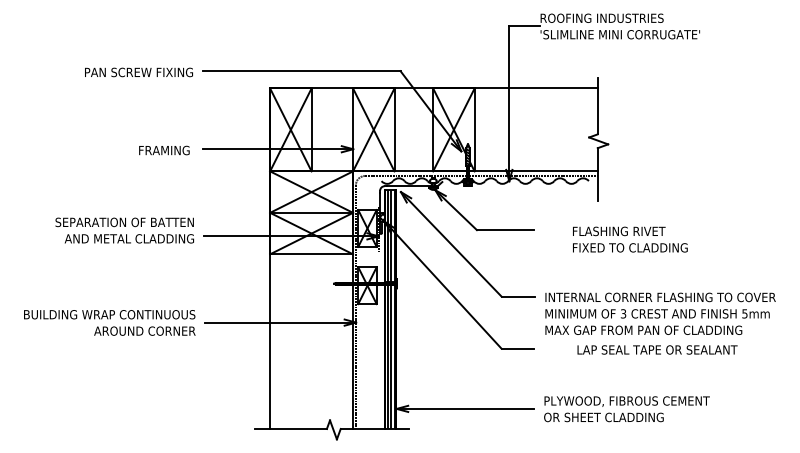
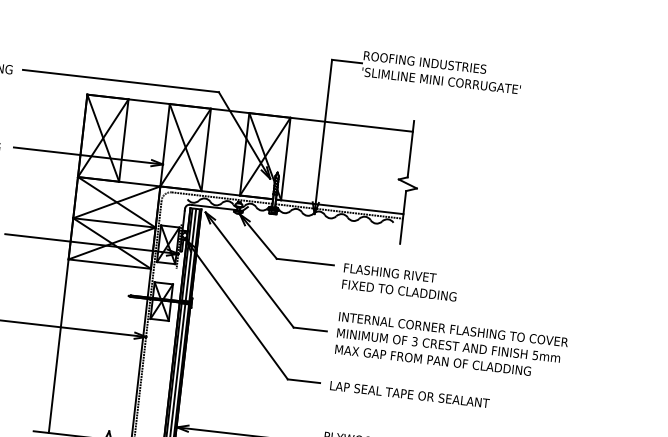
text: (630, 239) -> (400, 282), moved
text: (660, 313) -> (451, 345), moved
text: (657, 349) -> (409, 394), moved

